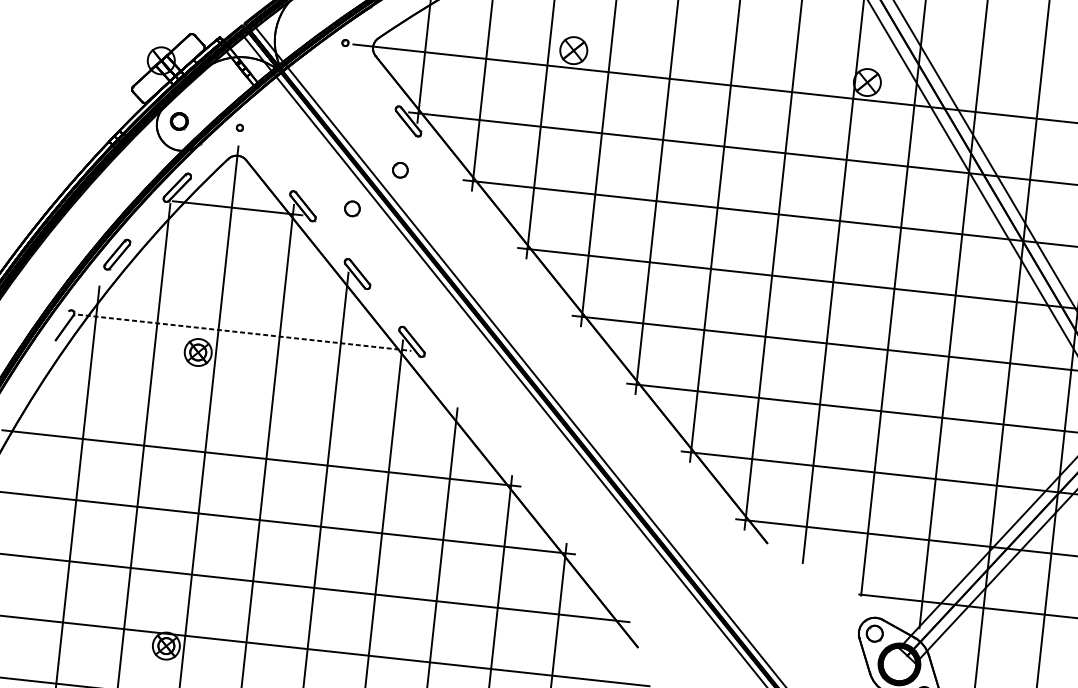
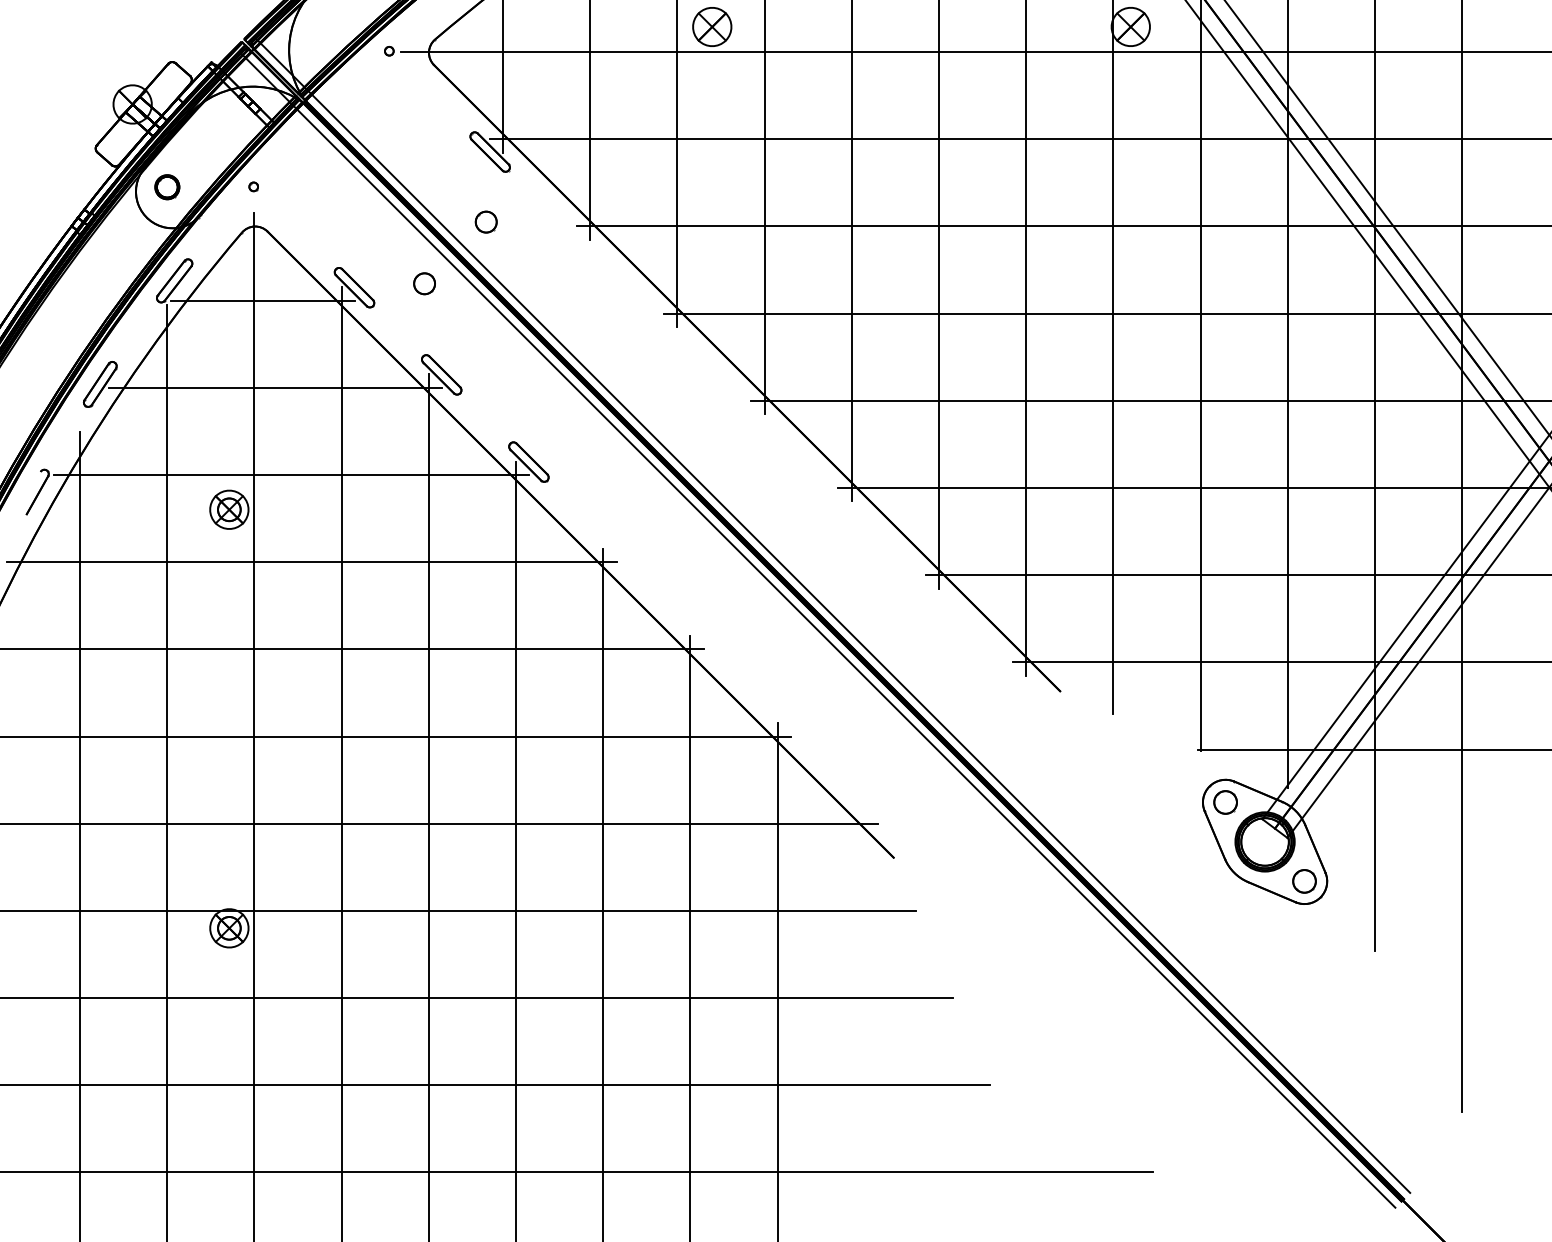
line: (239, 270) -> (275, 387), added
line: (244, 332) -> (291, 474), dashed -> solid
line: (251, 395) -> (311, 562), added

